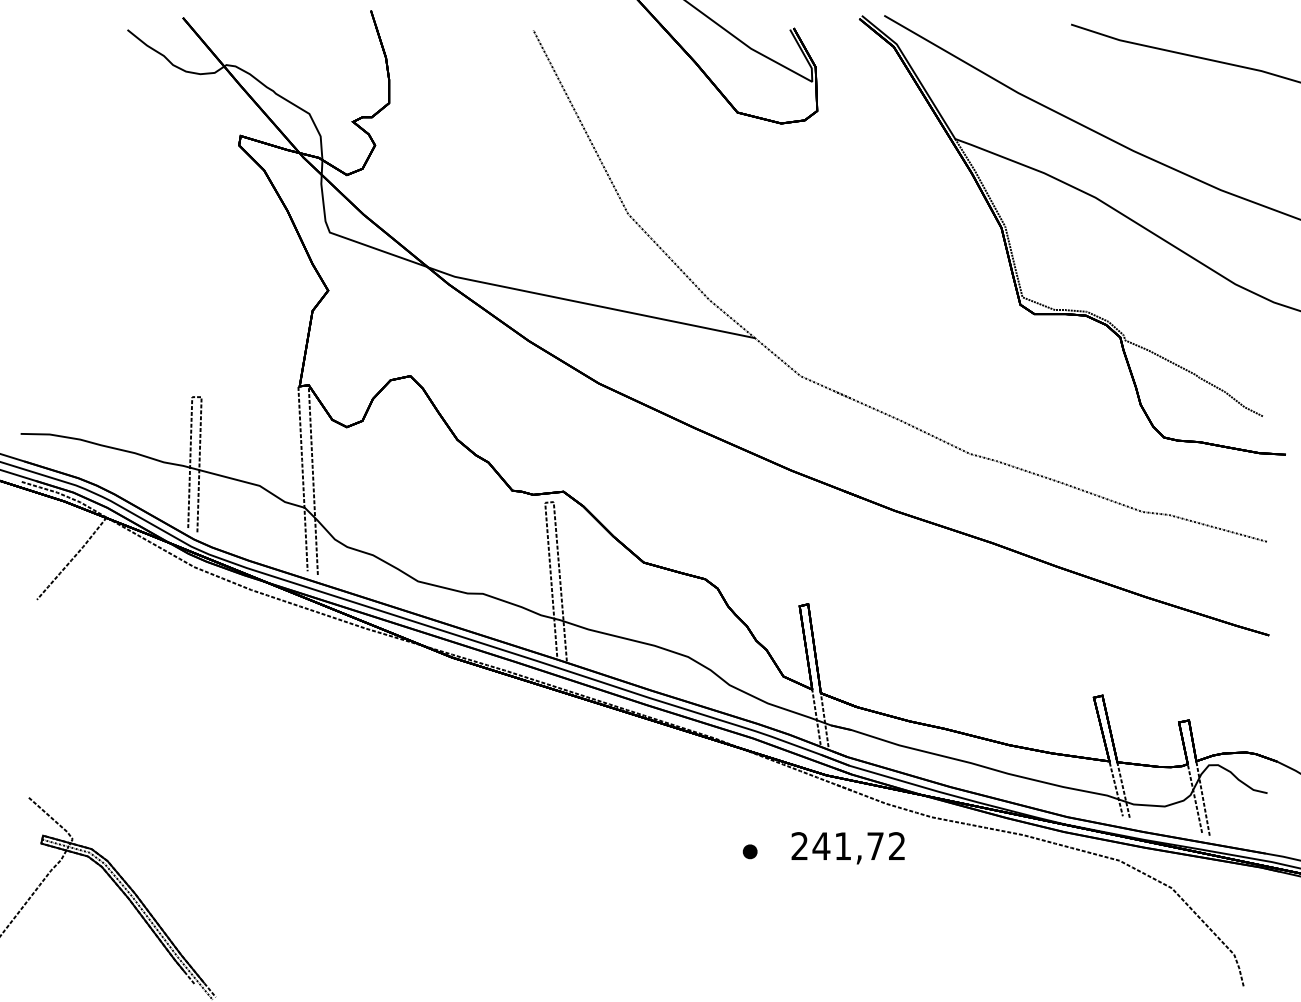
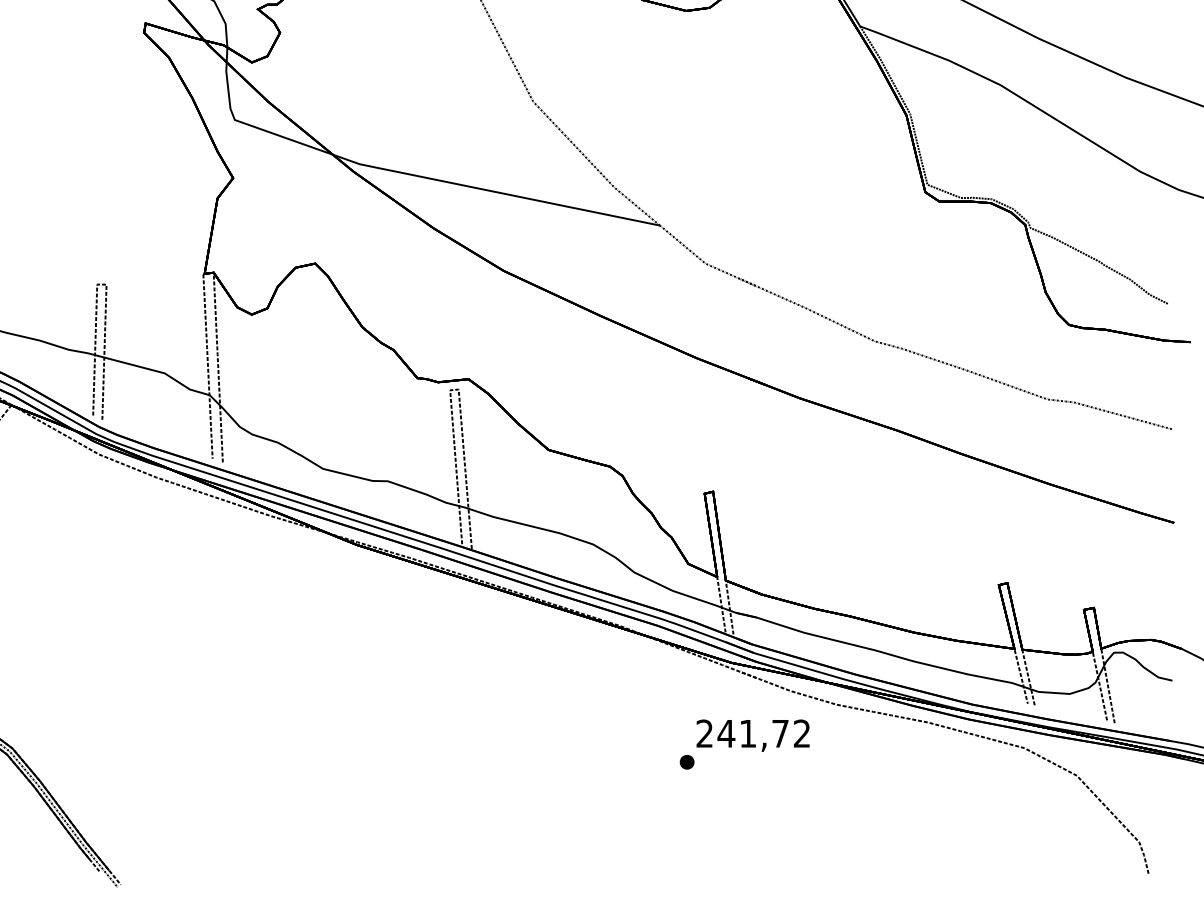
part: (749, 851) -> (686, 761), moved

